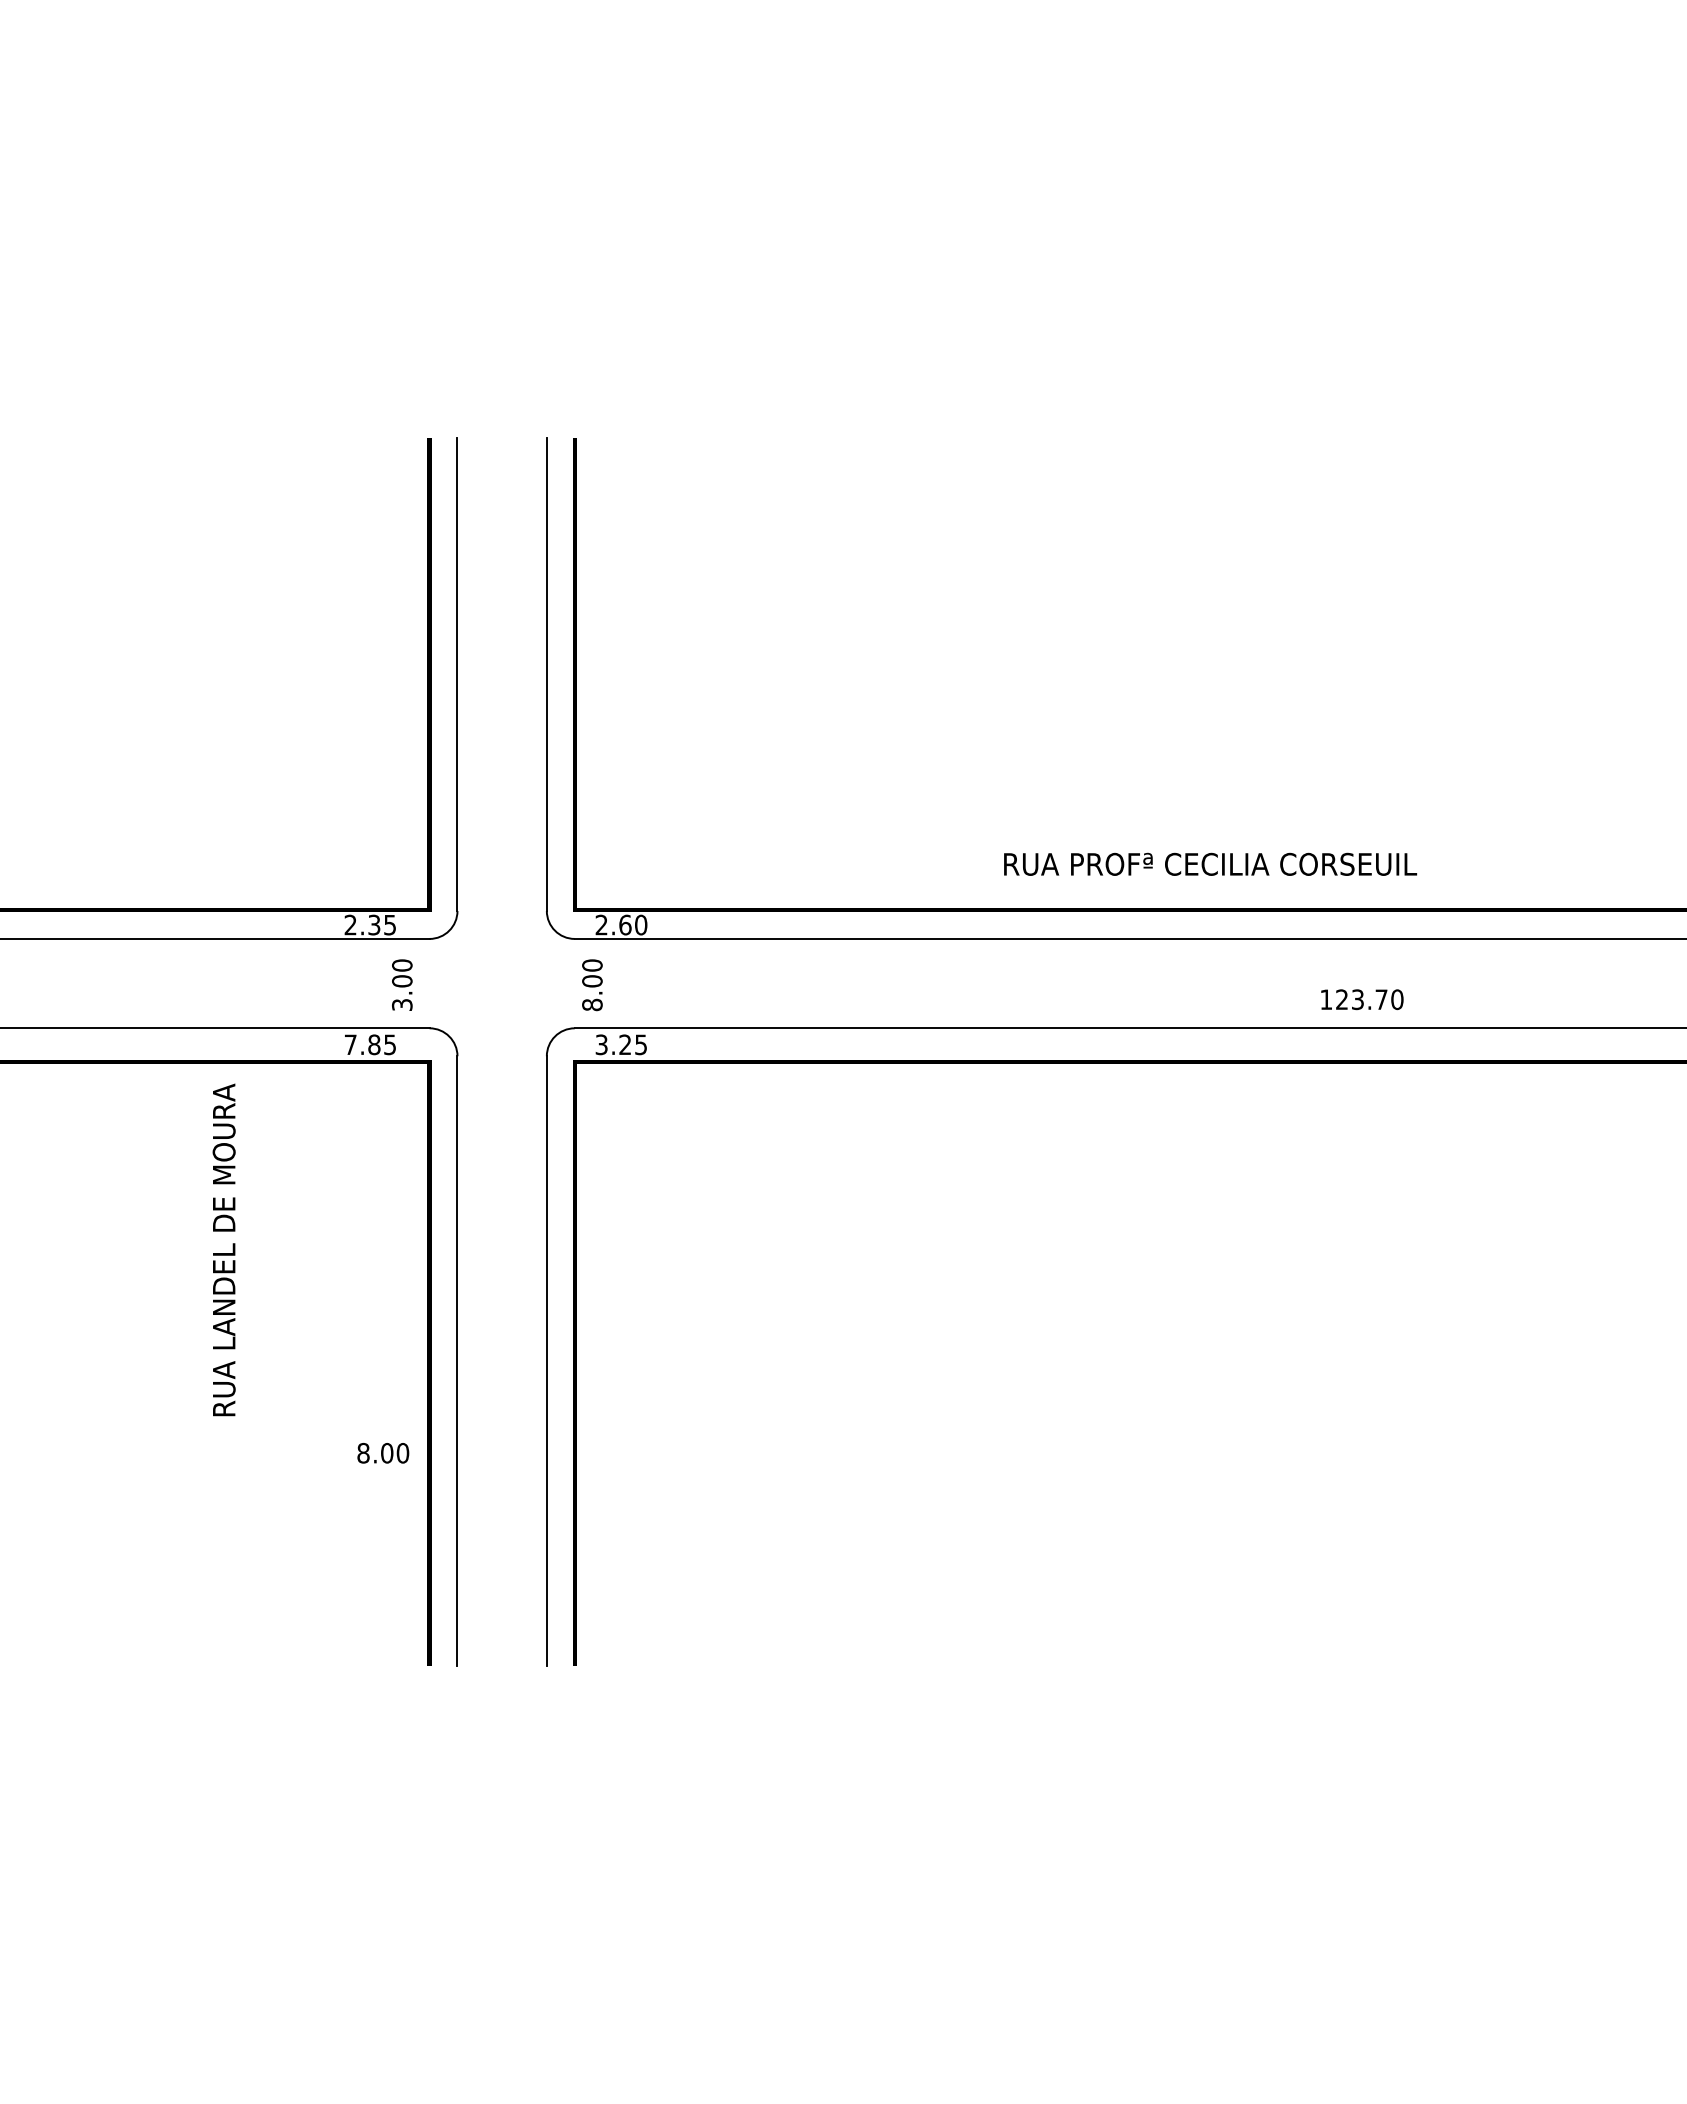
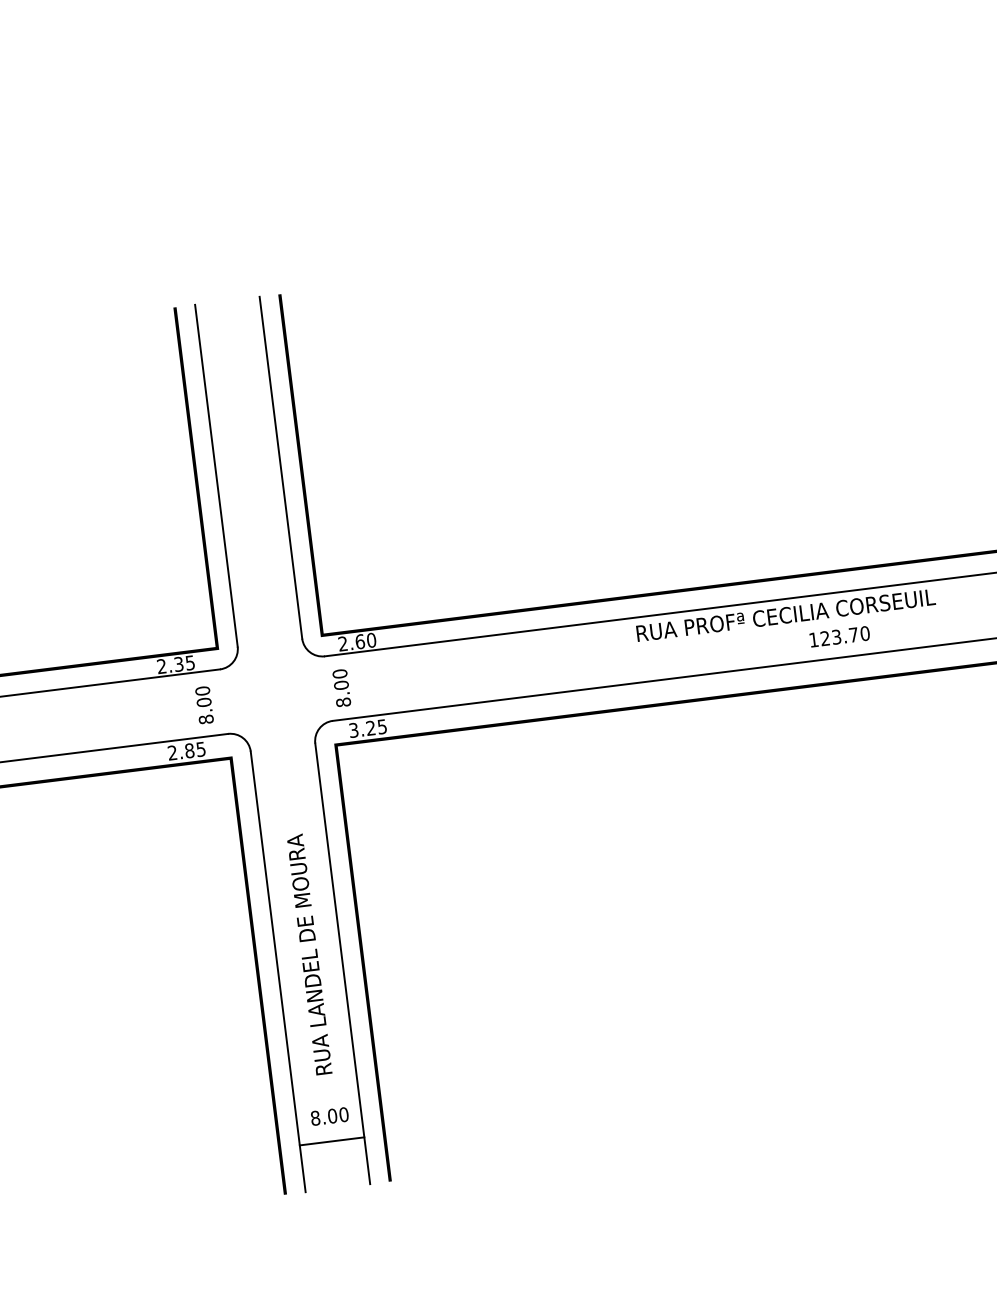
text: (1210, 863) -> (785, 614), moved
text: (1362, 999) -> (839, 636), moved
text: (402, 1004) -> (206, 719), 3.00 -> 8.00
text: (350, 1044) -> (172, 752), 7.85 -> 2.85
text: (223, 1249) -> (309, 954), moved
text: (383, 1453) -> (329, 1116), moved
line: (501, 1601) -> (331, 1141), added

